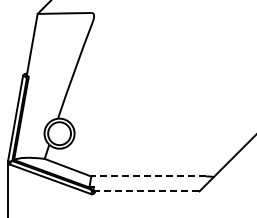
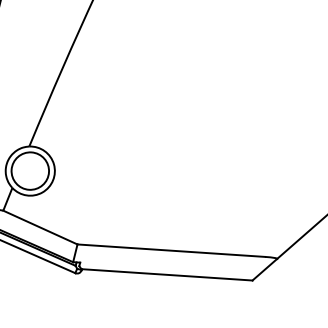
line: (148, 176) -> (170, 250), dashed -> solid
line: (146, 191) -> (165, 274), dashed -> solid

